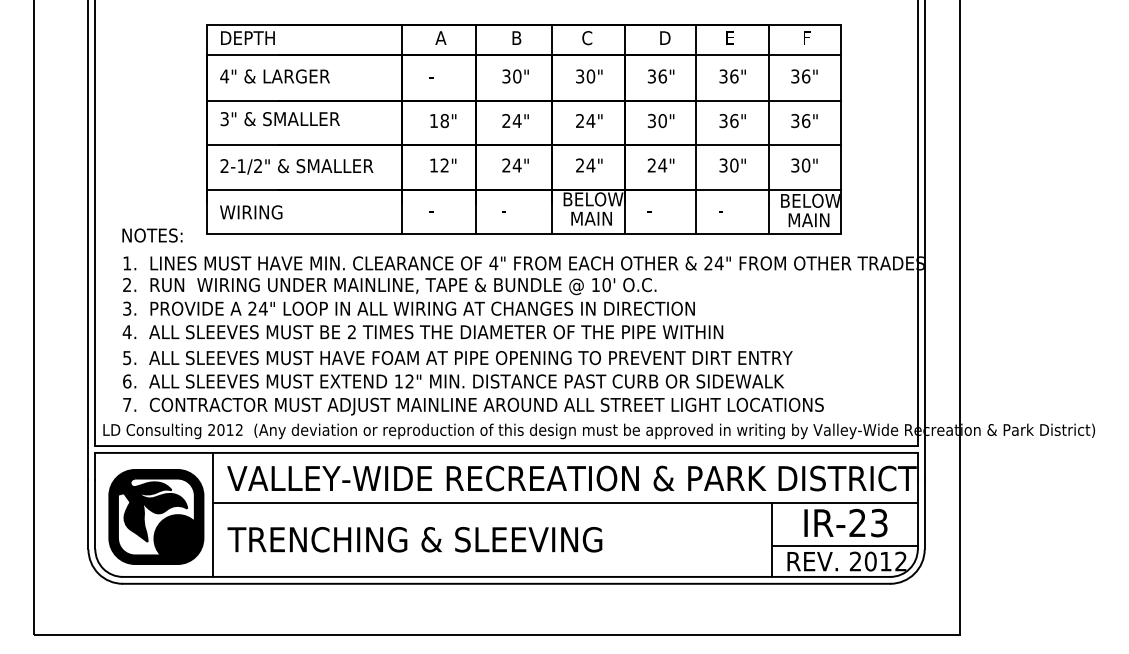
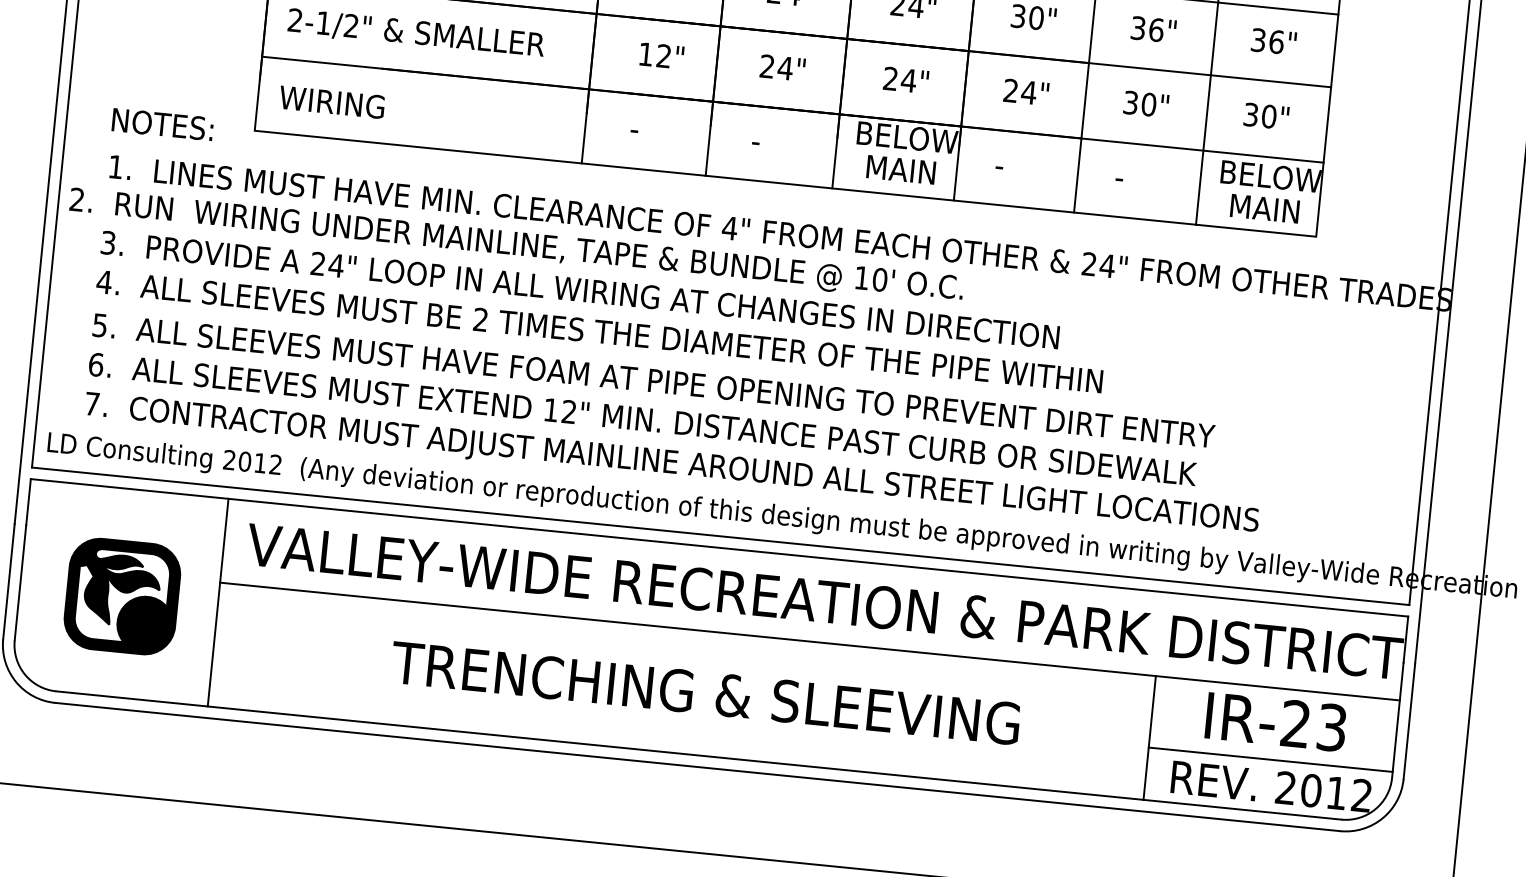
text: (389, 286) -> (516, 246), moved
part: (156, 516) -> (122, 595), size x0.7
text: (414, 539) -> (704, 692), moved

